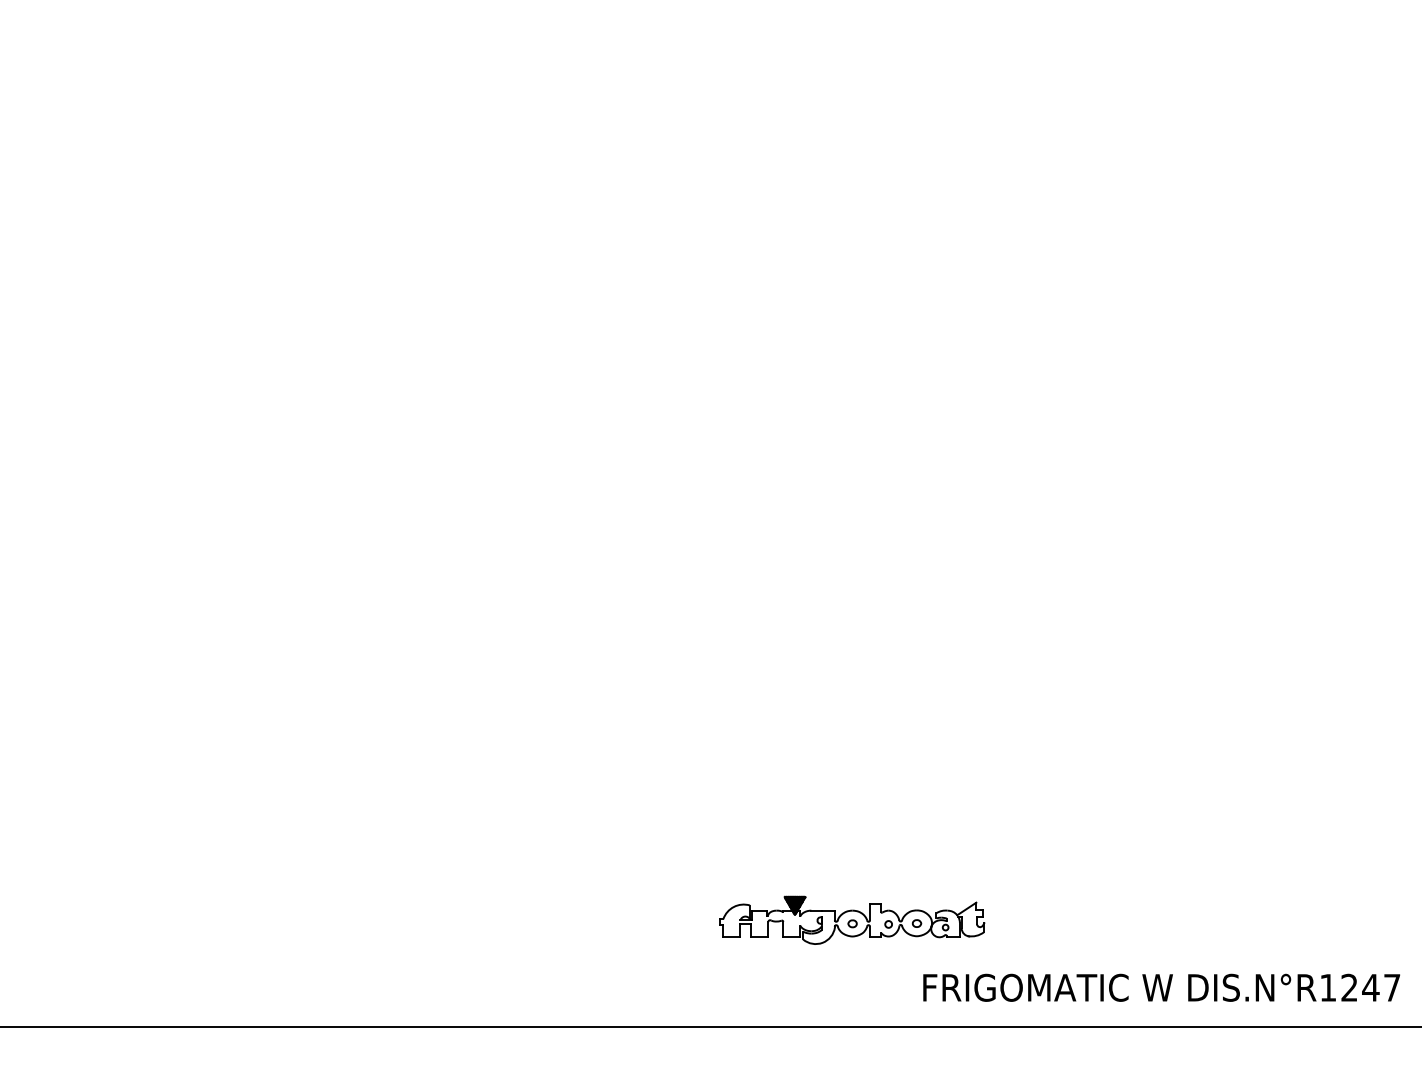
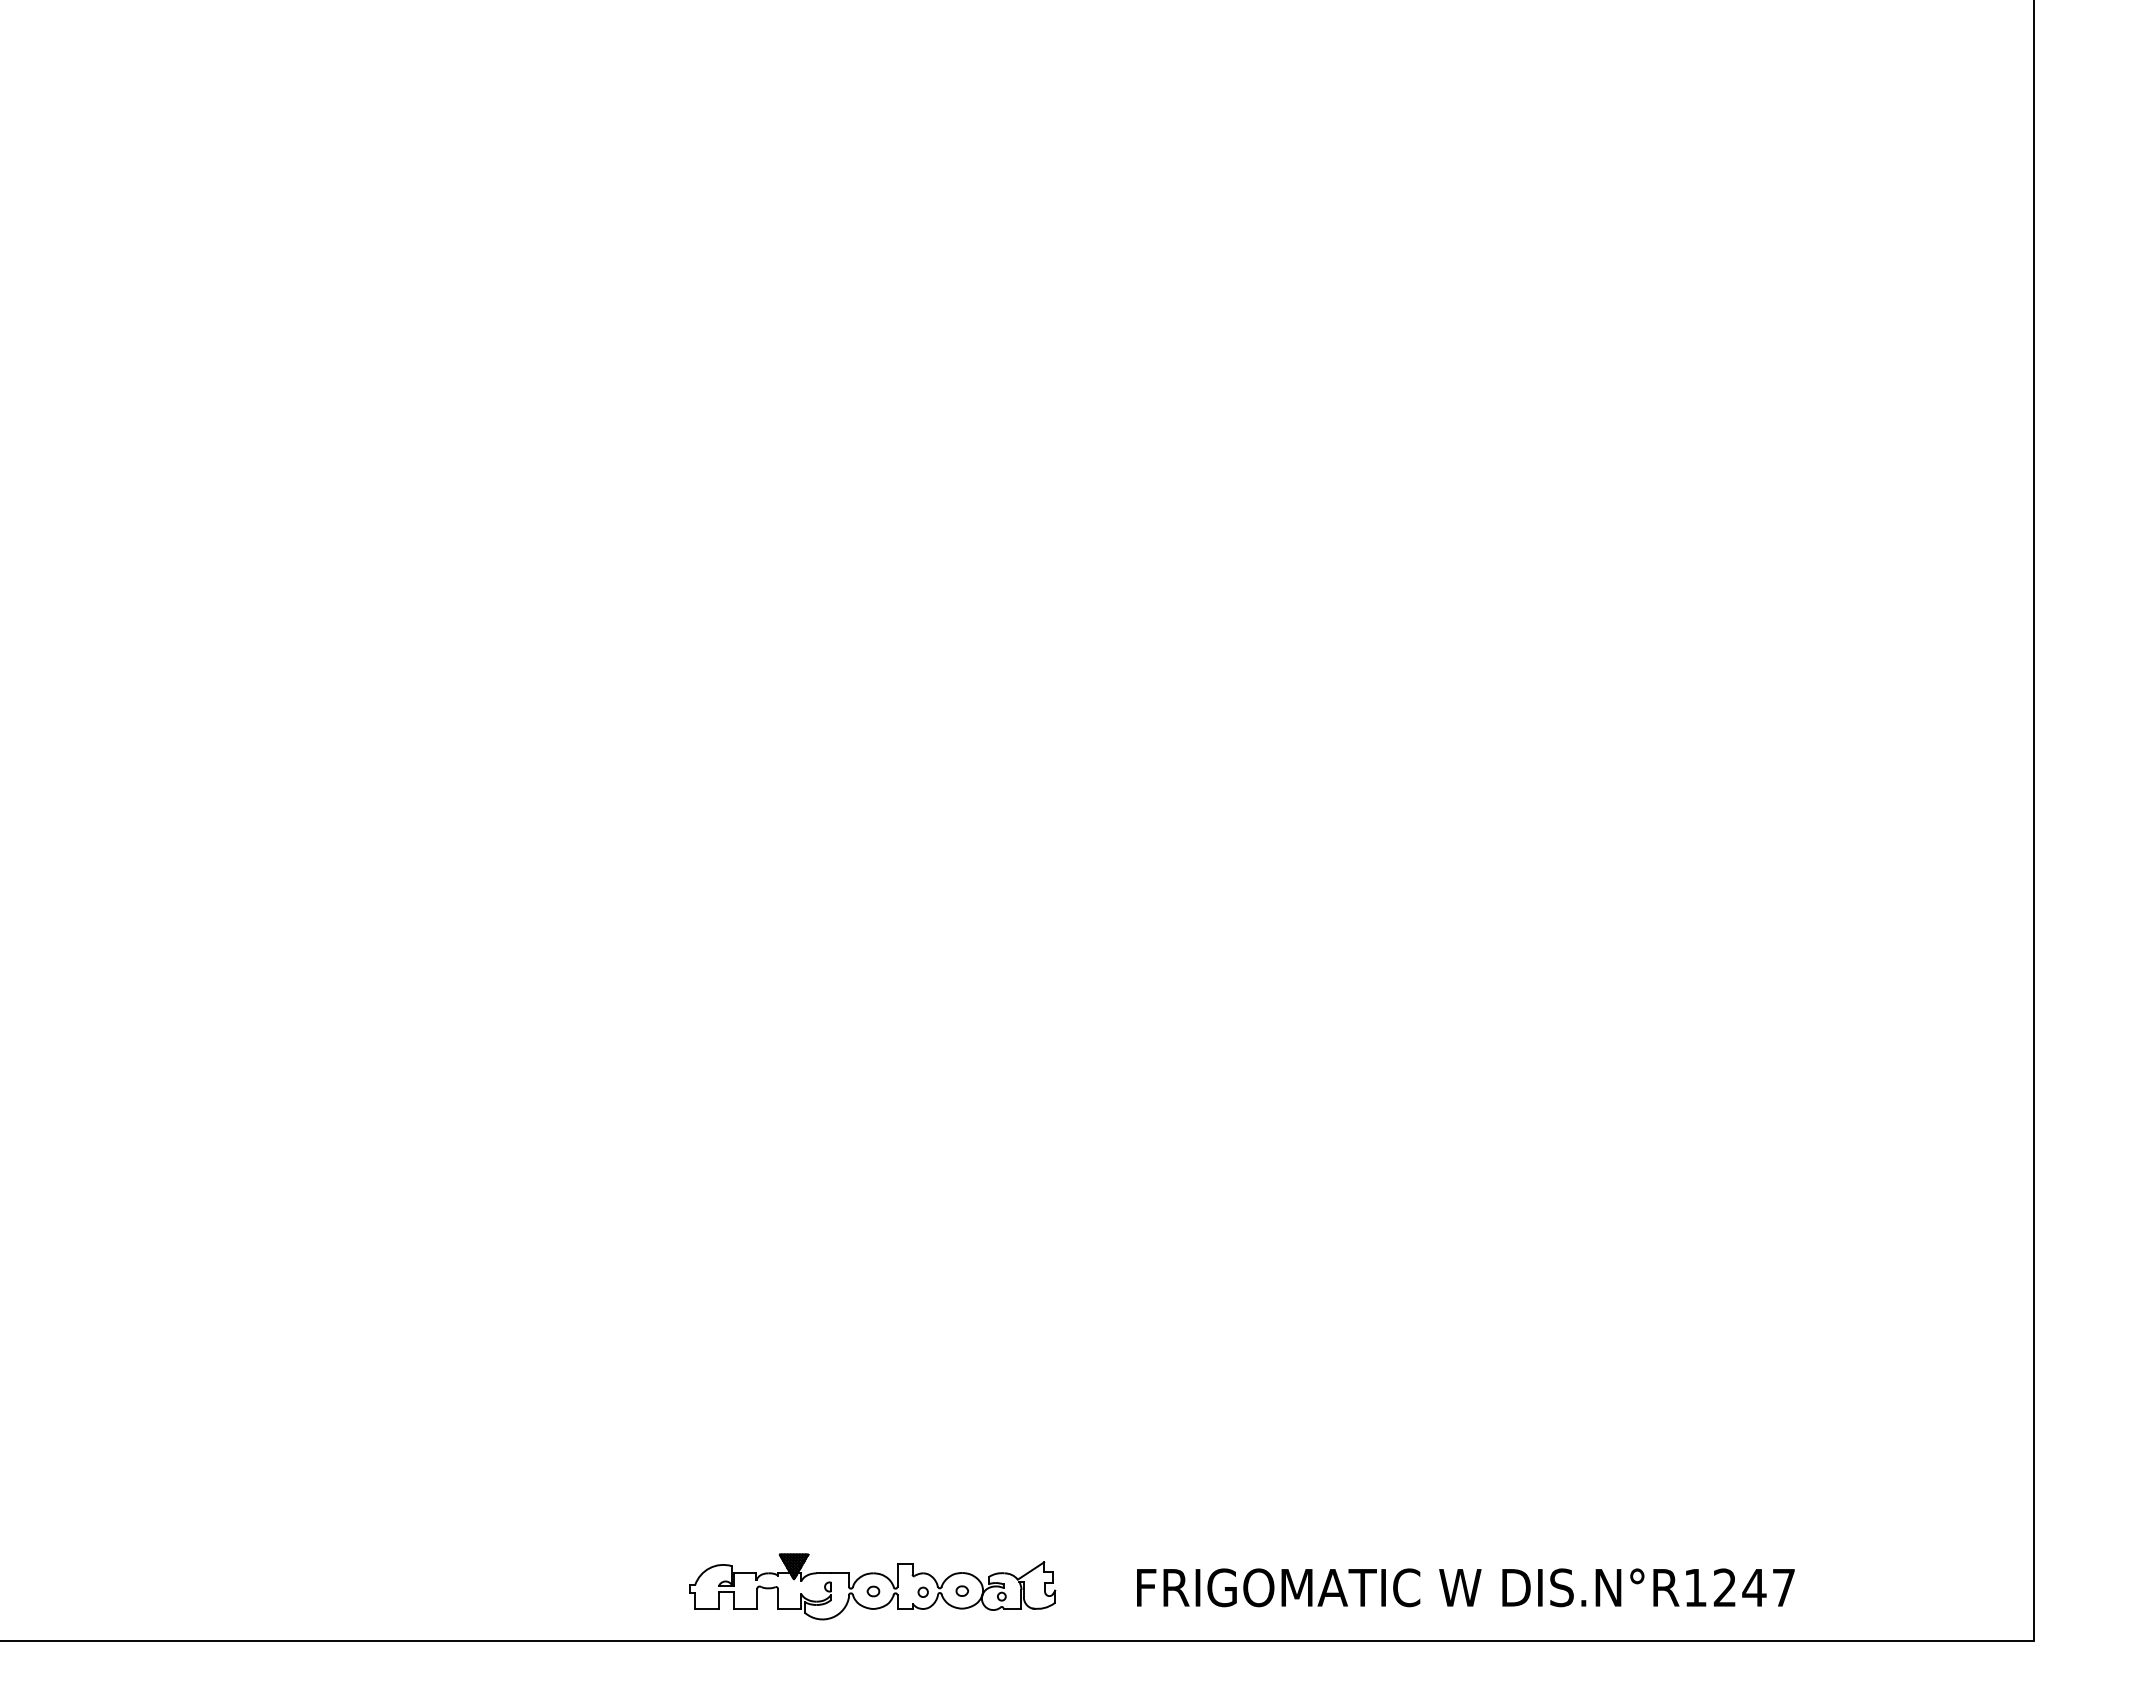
part: (851, 920) -> (872, 1586), moved

